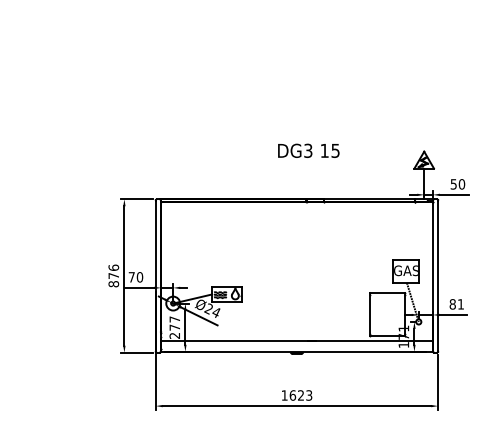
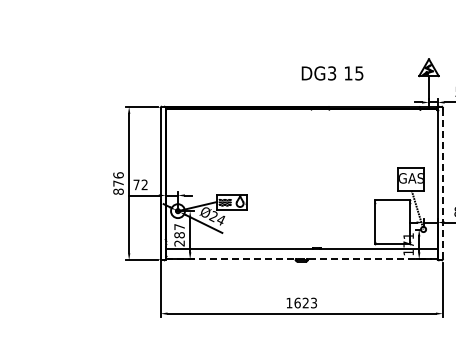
text: (308, 150) -> (332, 73), moved
line: (438, 275) -> (443, 183), solid -> dashed
text: (139, 277) -> (144, 185), 70 -> 72
text: (174, 327) -> (179, 235), 277 -> 287
line: (296, 351) -> (301, 259), solid -> dashed

